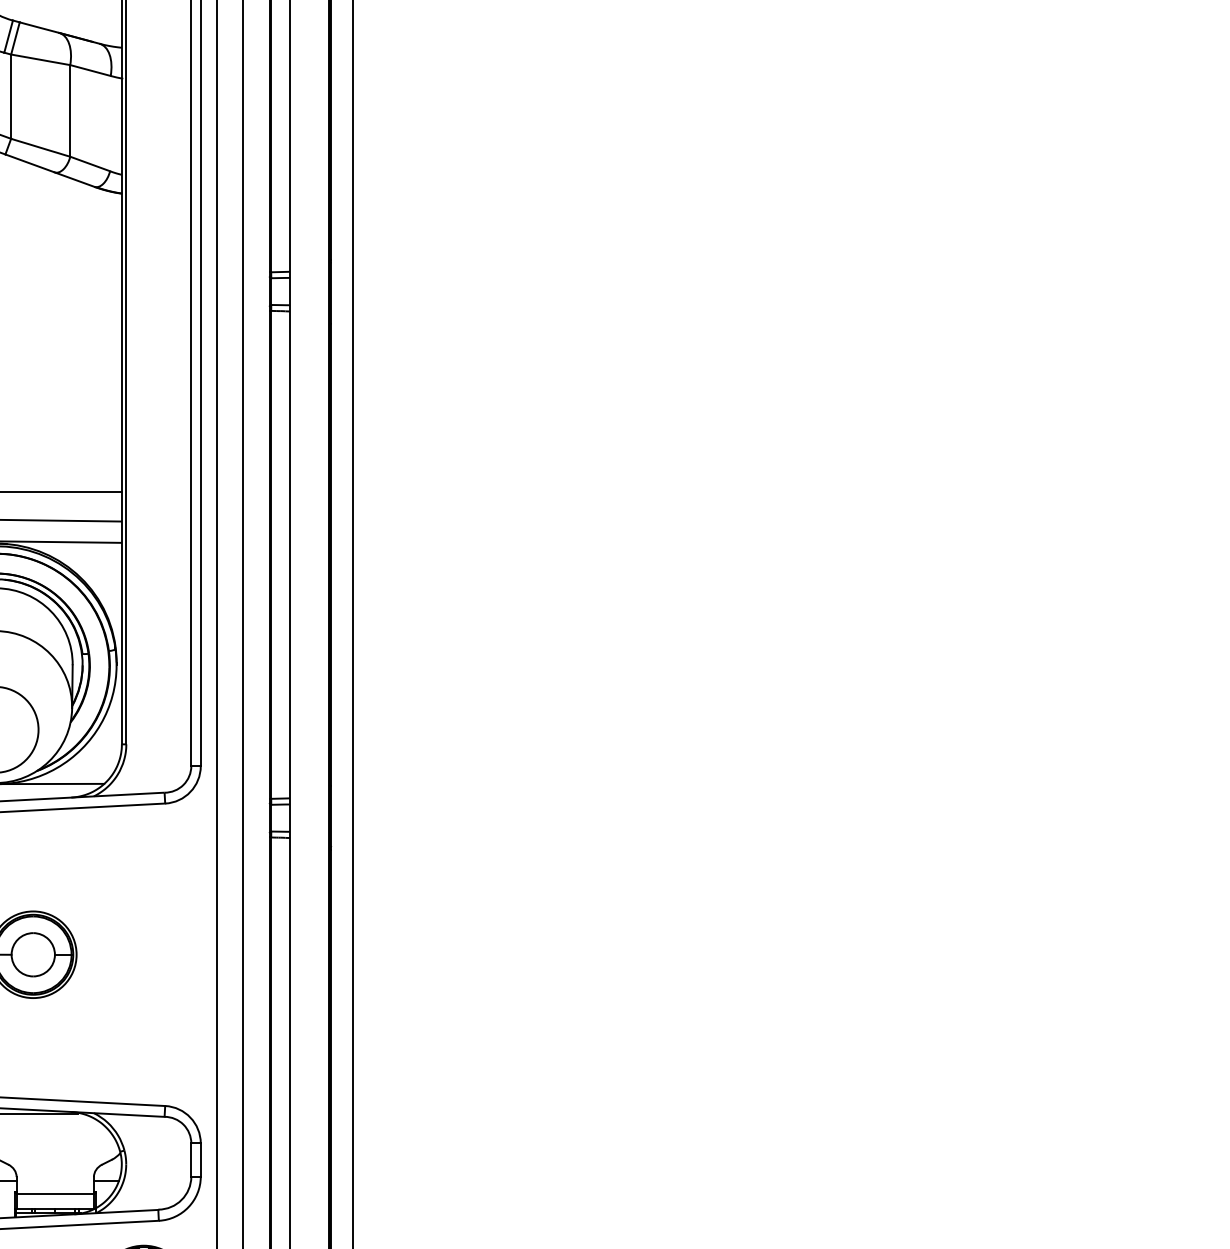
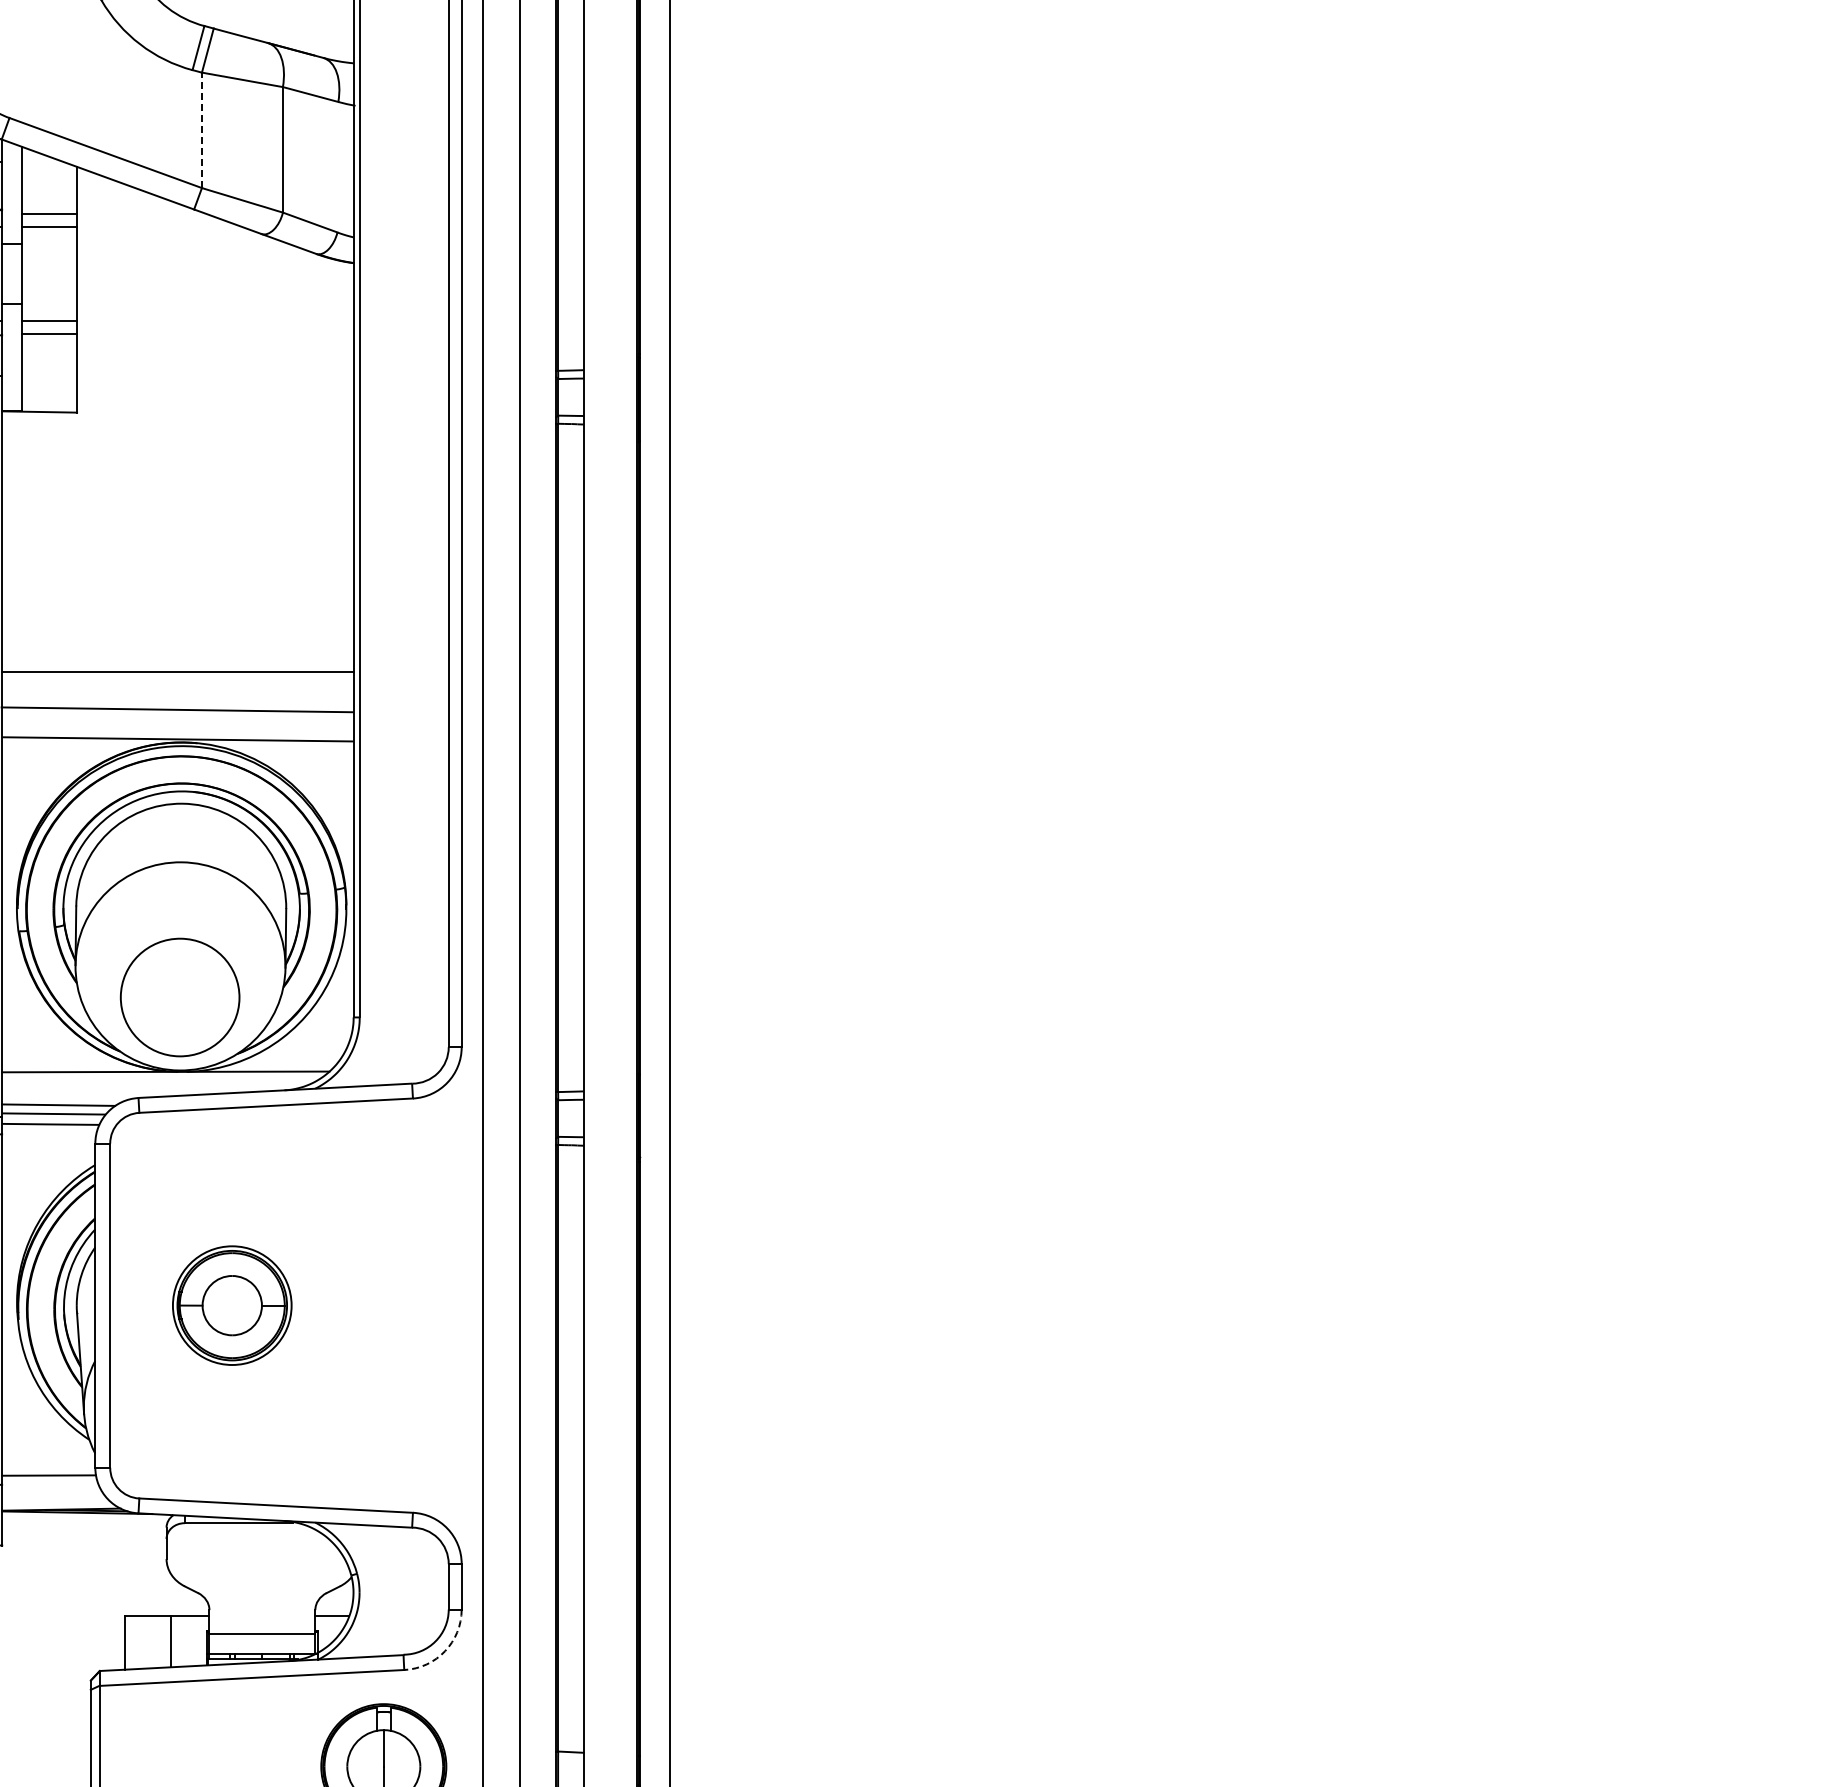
line: (10, 96) -> (201, 130), solid -> dashed
arc: (188, 1207) -> (445, 1651), solid -> dashed

